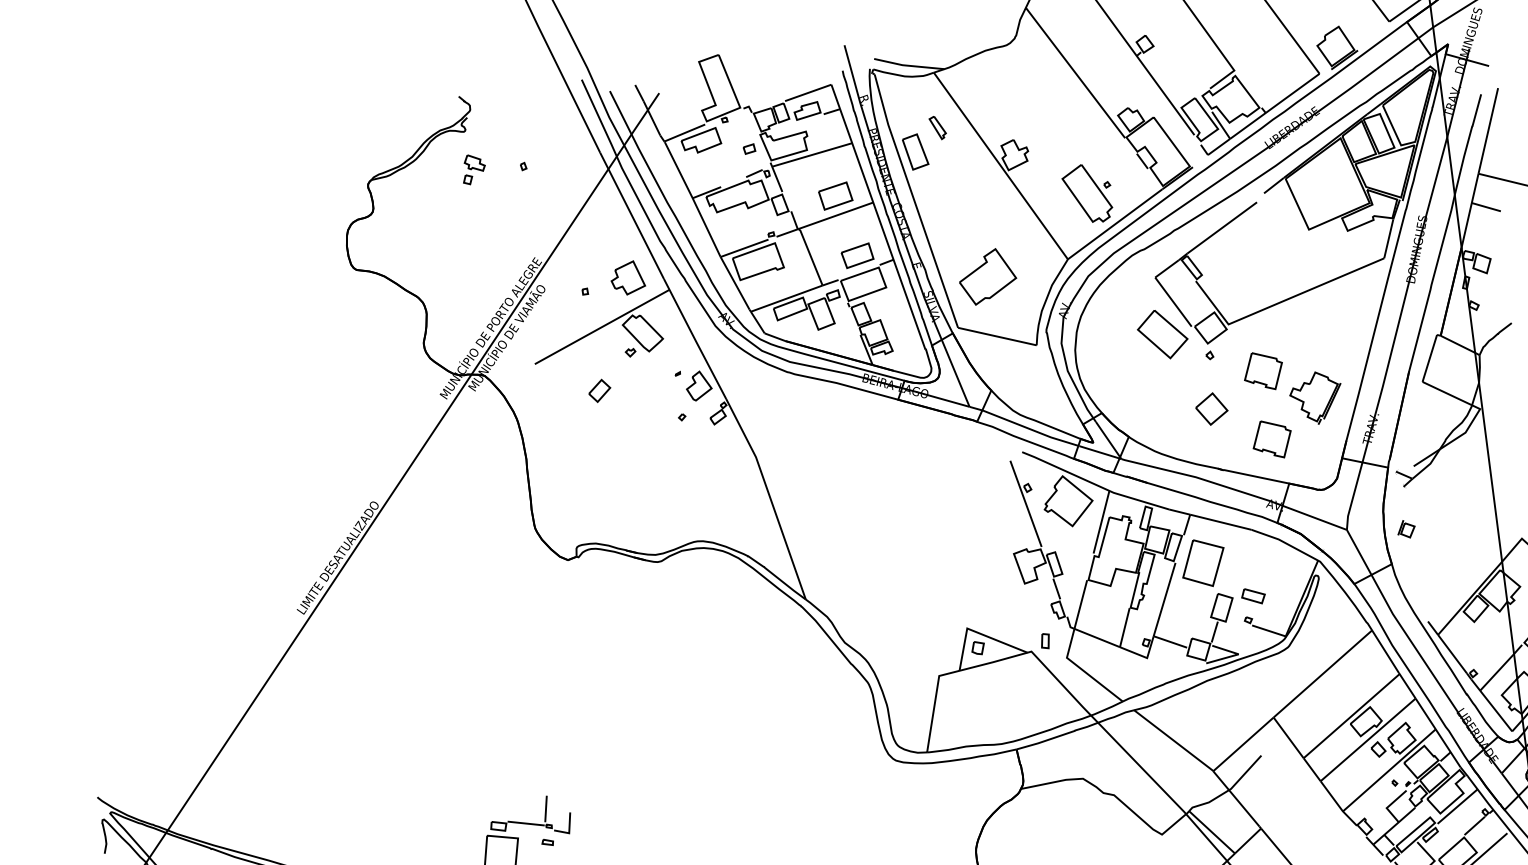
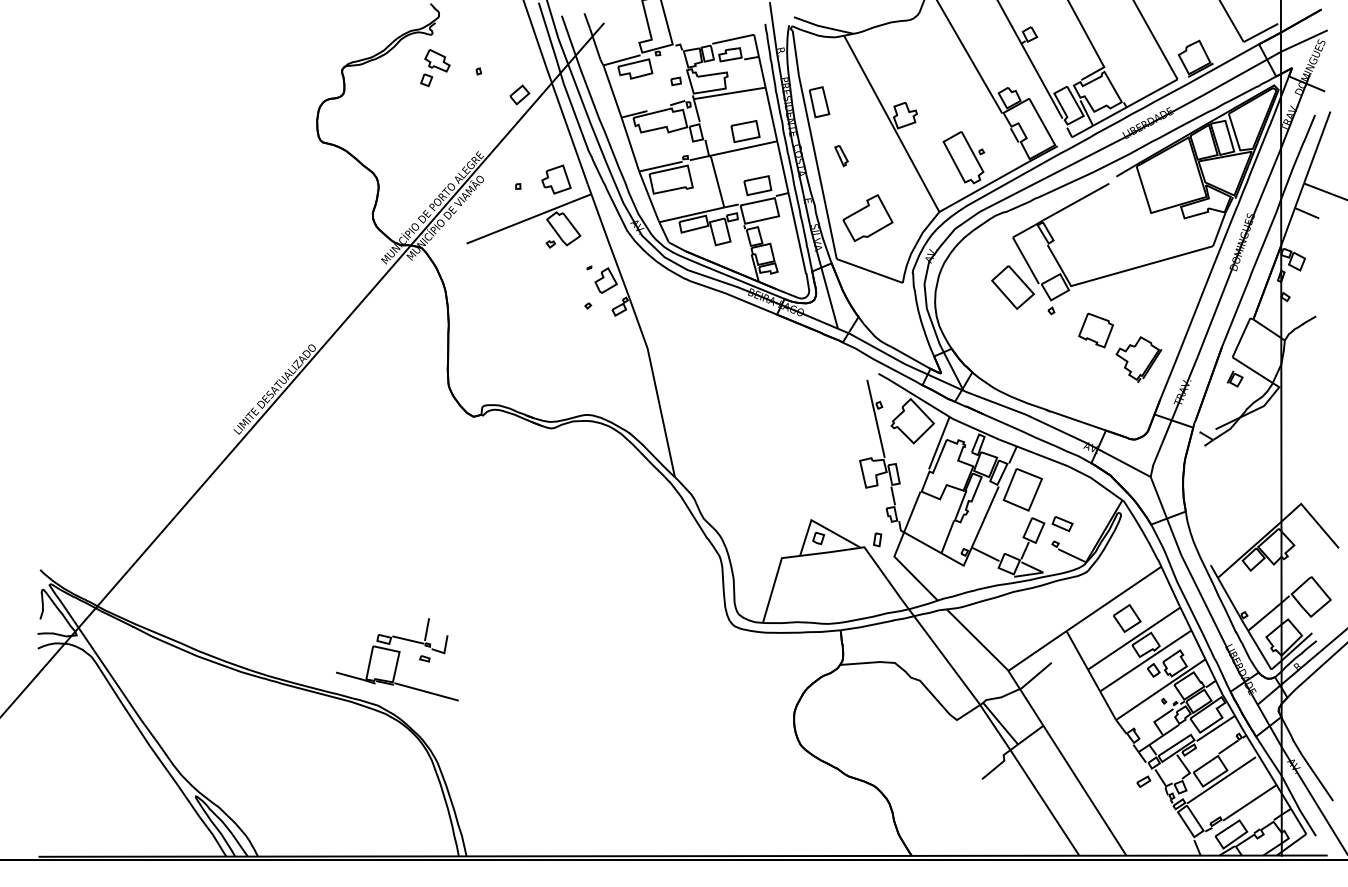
part: (938, 128) -> (841, 156), moved
part: (473, 169) -> (435, 68), size x1.43
part: (599, 390) -> (519, 94), moved
part: (1212, 409) -> (1127, 618), moved
part: (1271, 439) -> (1095, 390), removed
part: (1405, 528) -> (1234, 378), moved

